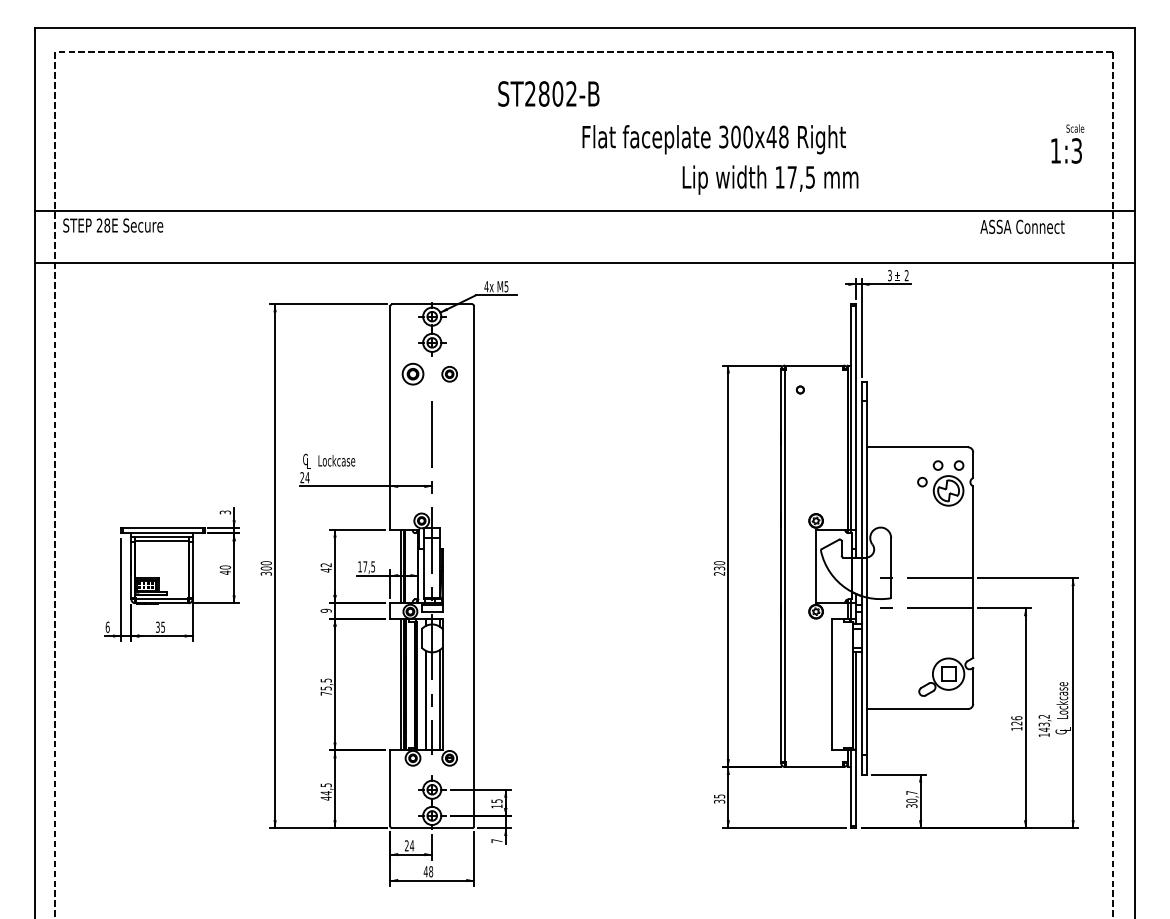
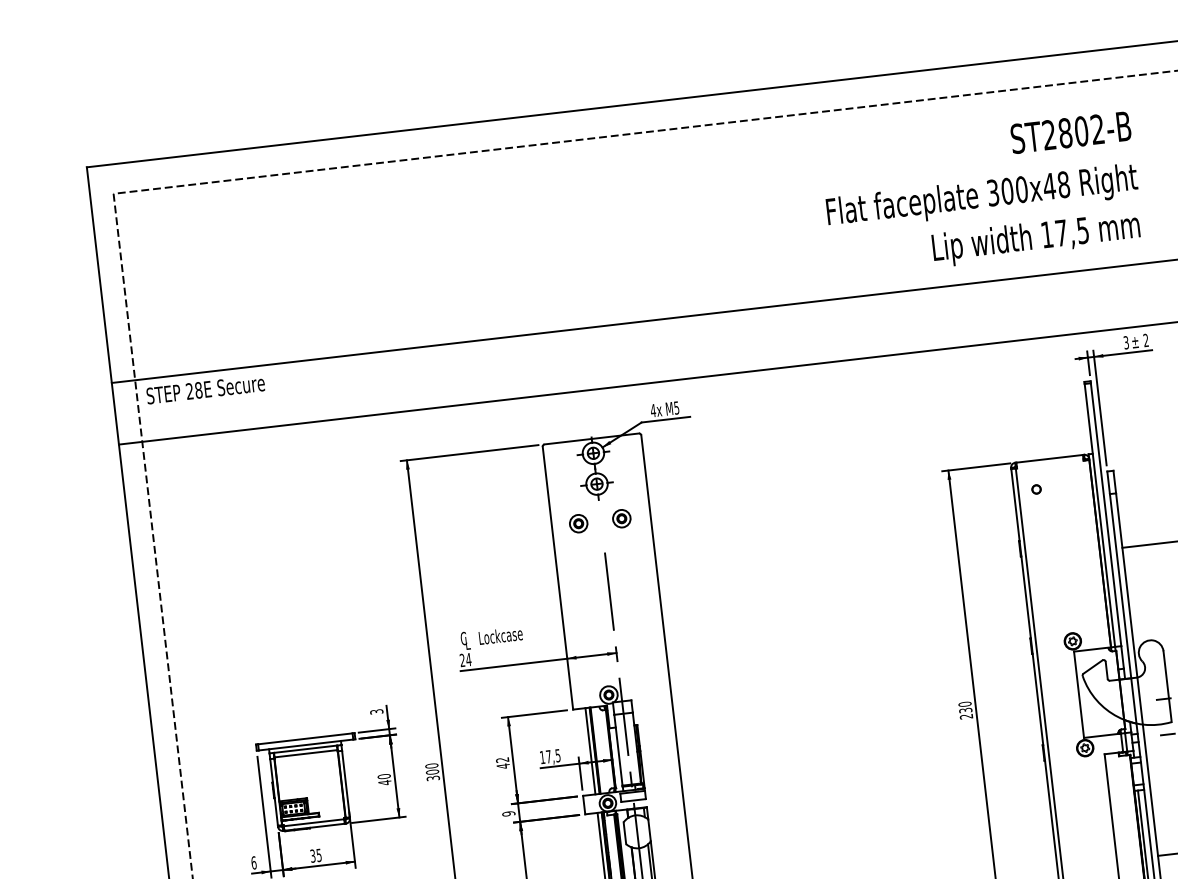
text: (548, 93) -> (1070, 132), moved
text: (713, 139) -> (981, 197), moved
text: (770, 179) -> (1036, 238), moved
part: (412, 374) -> (578, 524), size x0.71

